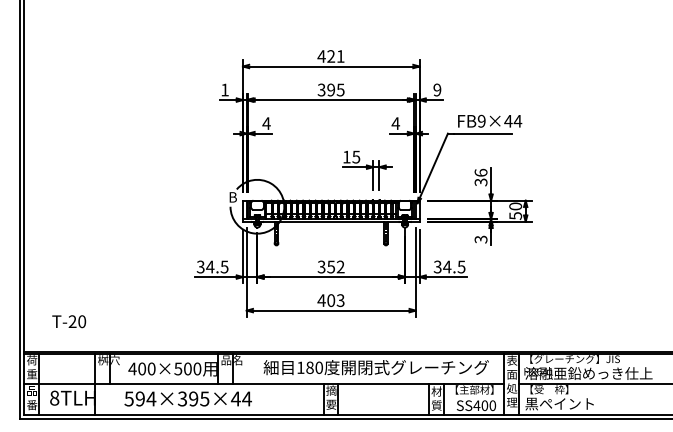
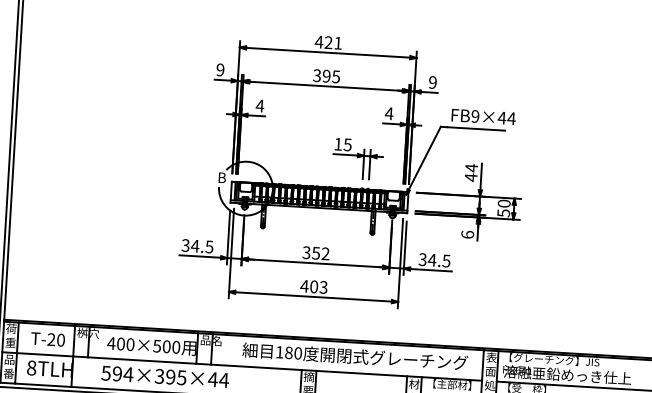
text: (224, 89) -> (219, 69), 1 -> 9
text: (480, 177) -> (470, 172), 36 -> 44
text: (480, 239) -> (467, 234), 3 -> 6
text: (69, 321) -> (48, 339), moved

